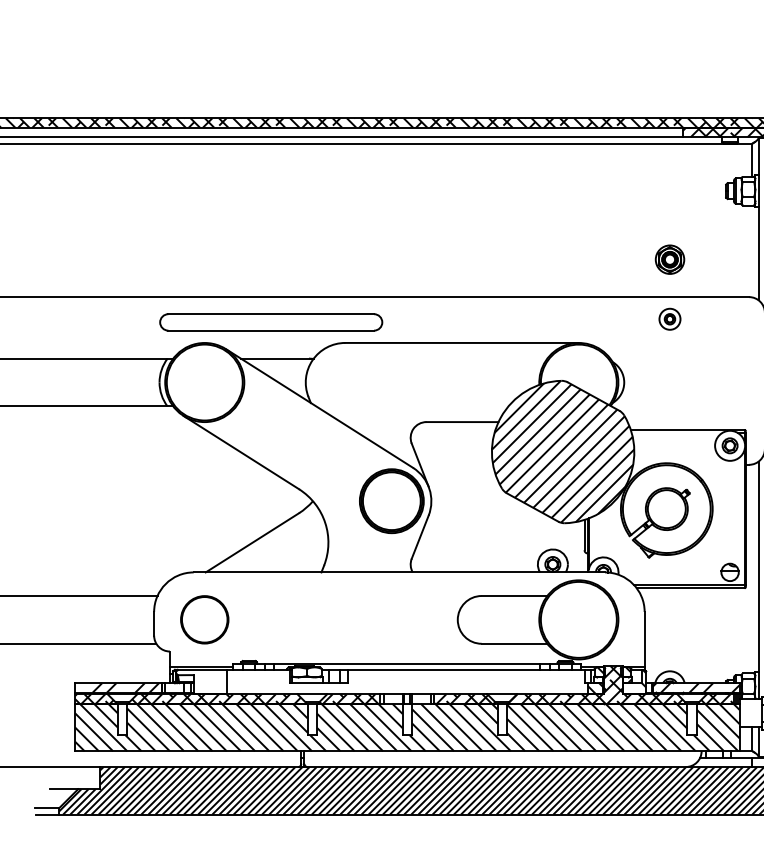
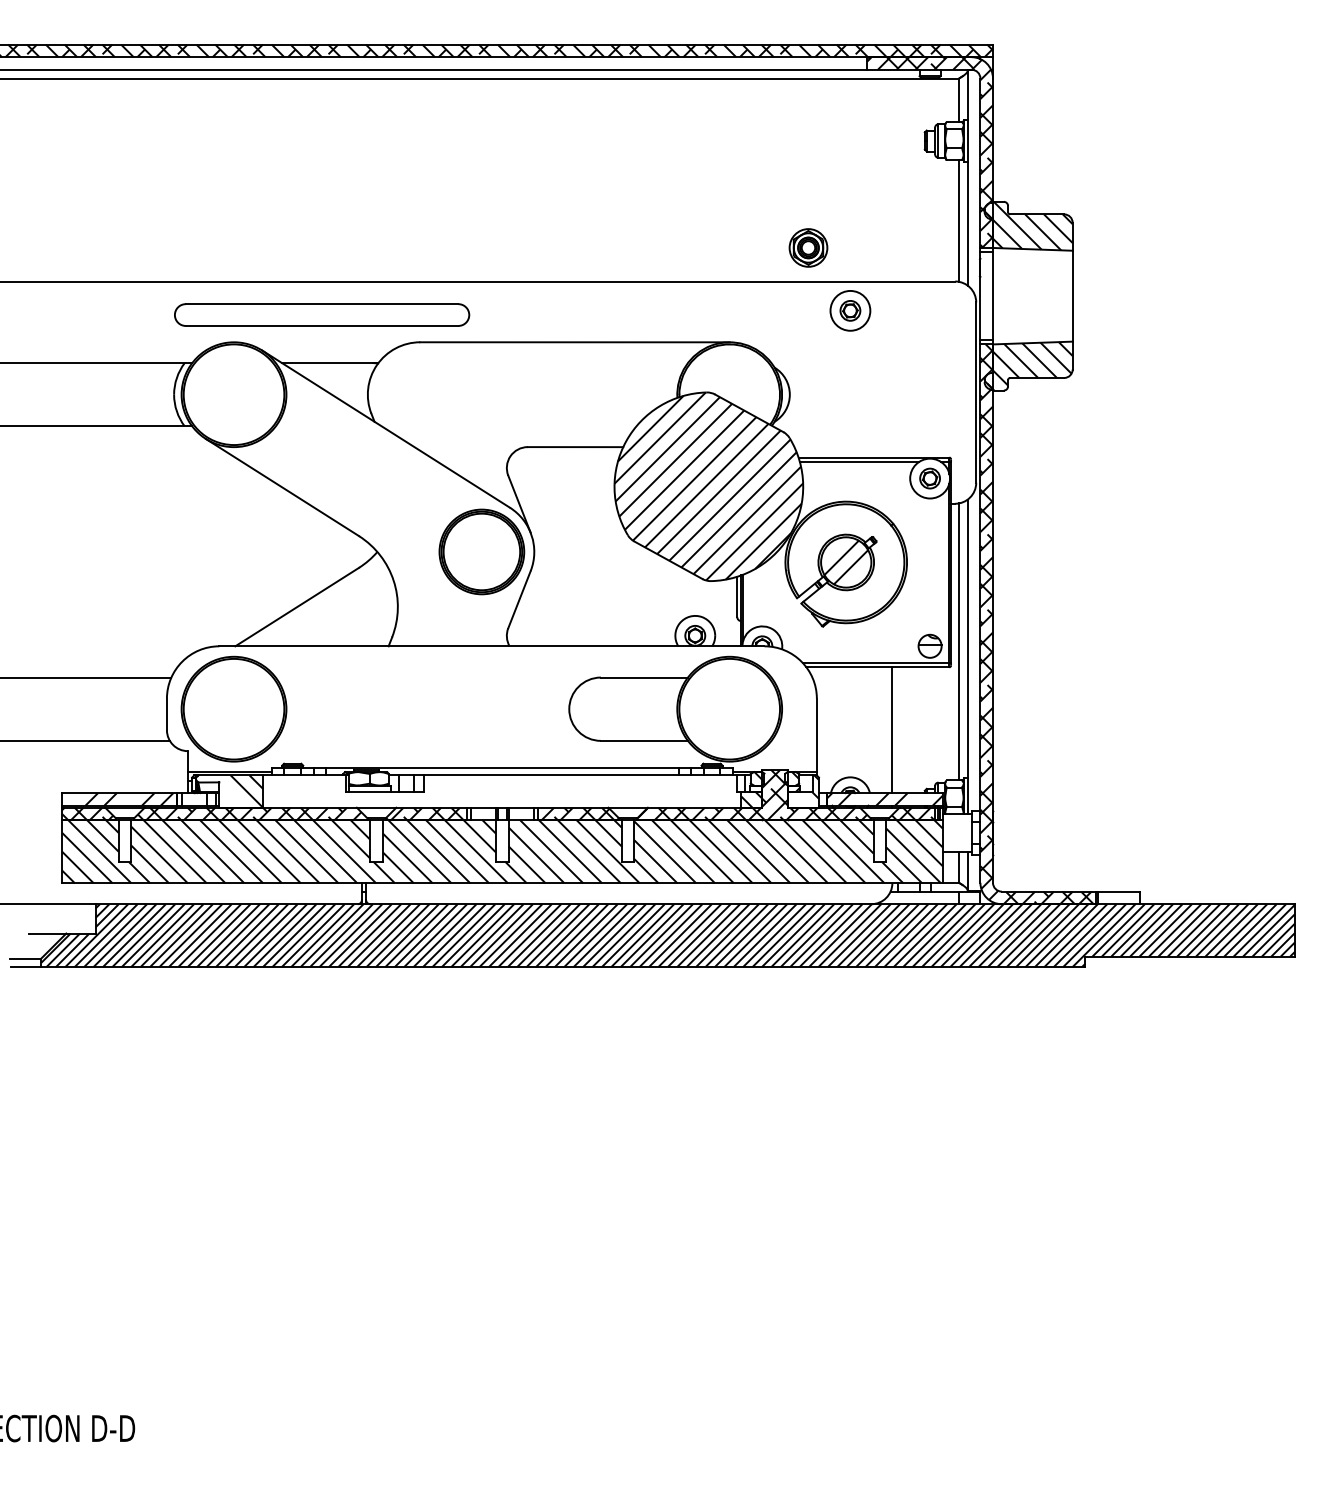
line: (752, 251) -> (959, 220), added
part: (670, 259) -> (808, 247), moved
part: (670, 318) -> (850, 310), size x1.43
line: (676, 432) -> (859, 461), added
hatch: (667, 509) -> (846, 562), added
line: (752, 568) -> (959, 641), added
part: (204, 619) -> (233, 708), size x1.67
line: (701, 635) -> (892, 730), added
hatch: (214, 681) -> (246, 791), added

